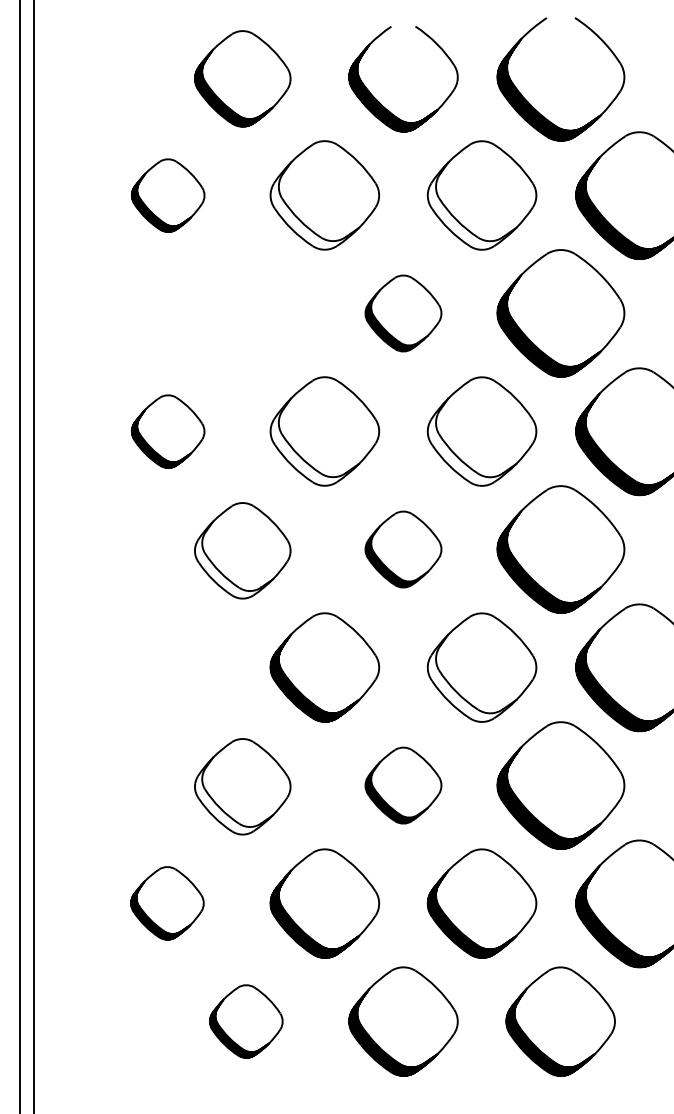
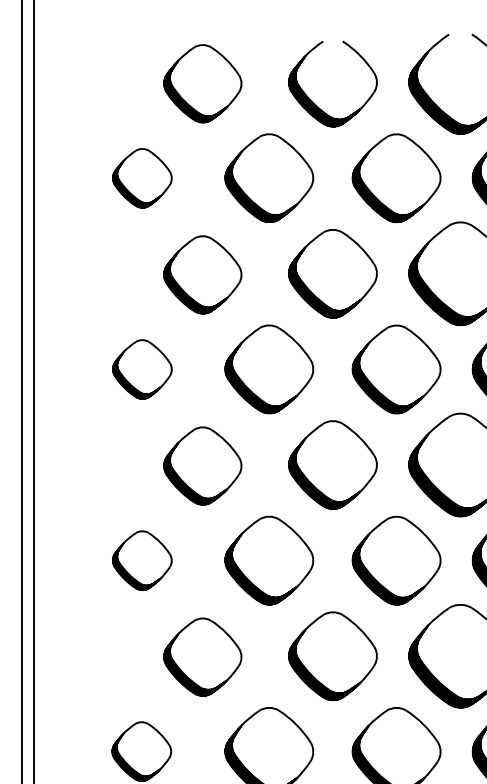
hatch: (314, 205) -> (260, 186), added
hatch: (471, 205) -> (388, 186), added
part: (403, 313) -> (332, 273), size x1.43
part: (242, 314) -> (202, 274), added
hatch: (314, 441) -> (260, 377), added
hatch: (471, 441) -> (388, 377), added
part: (403, 549) -> (332, 464), size x1.43
hatch: (233, 560) -> (195, 473), added
part: (167, 667) -> (141, 560), added
hatch: (471, 677) -> (388, 568), added
part: (403, 785) -> (332, 656), size x1.43
hatch: (233, 795) -> (195, 664), added

